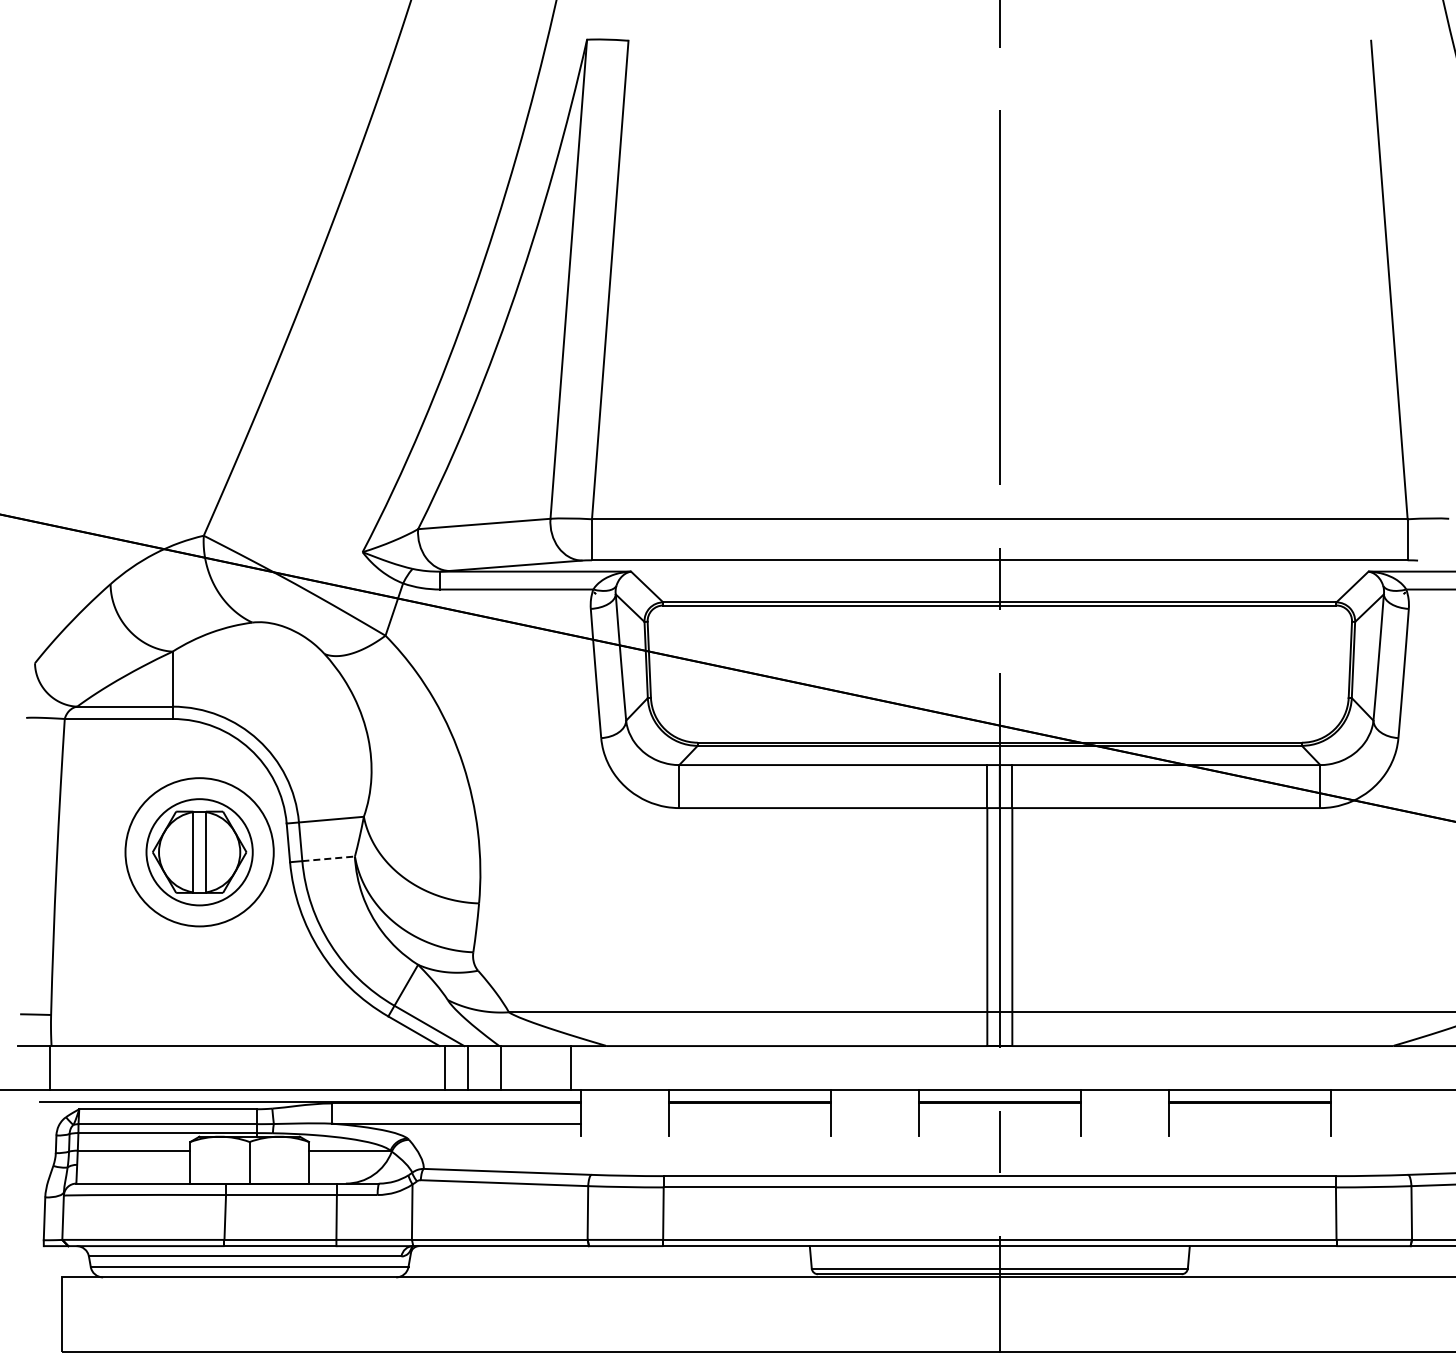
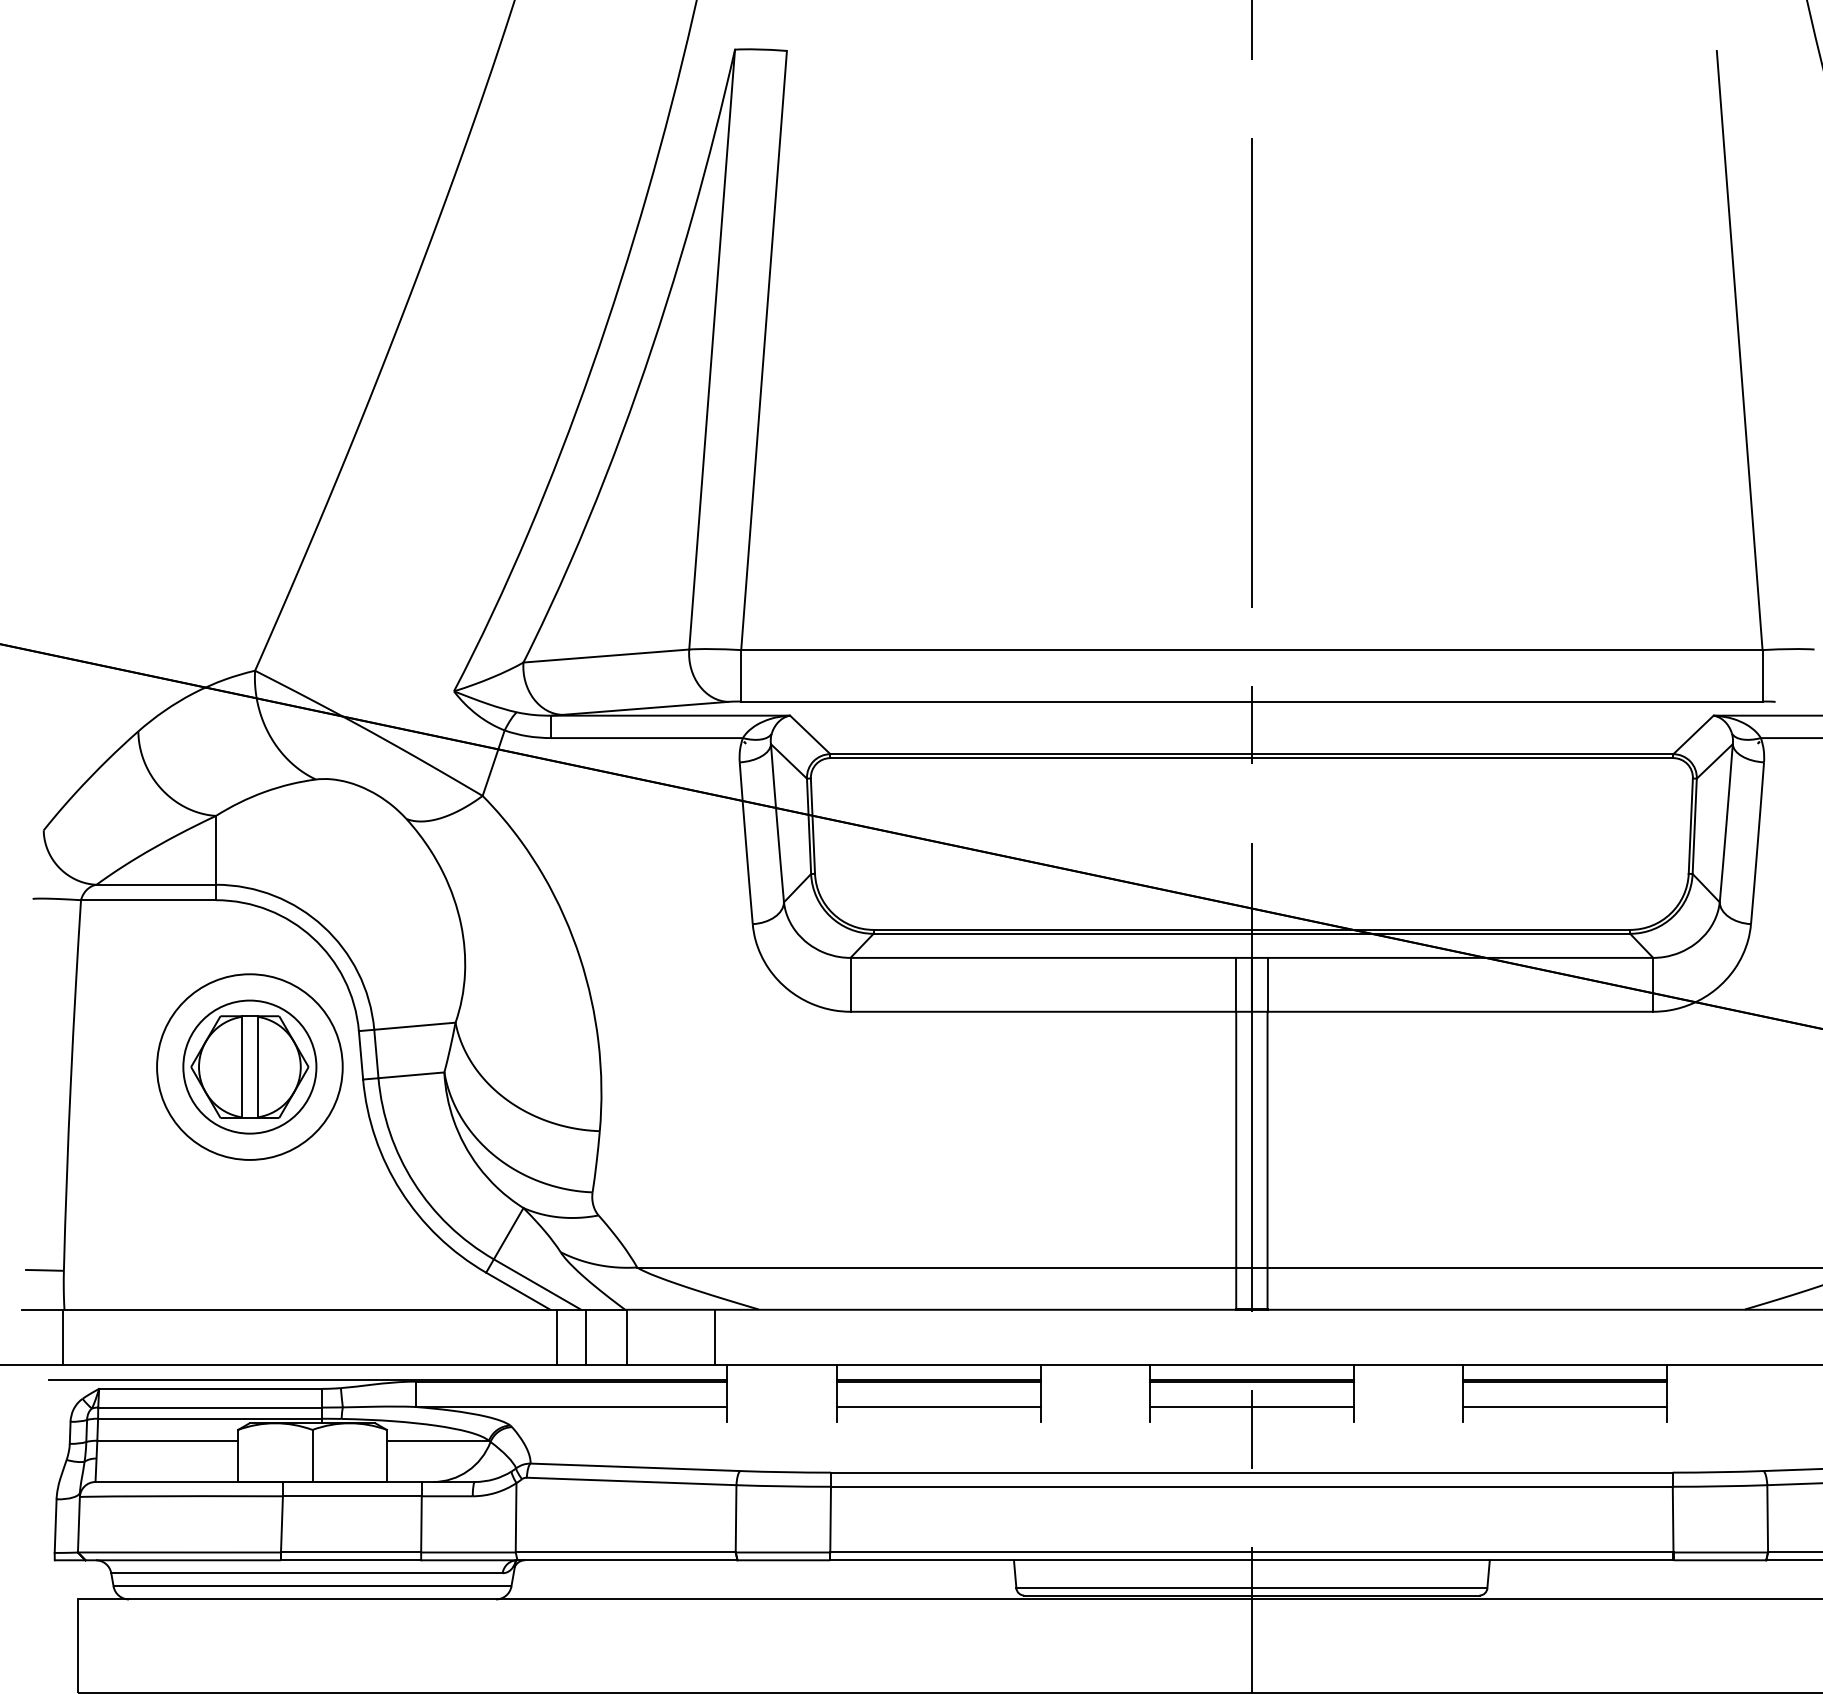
line: (329, 858) -> (412, 1074), dashed -> solid
line: (749, 1123) -> (938, 1406), added
line: (999, 1123) -> (1251, 1406), added
line: (1249, 1123) -> (1564, 1406), added

